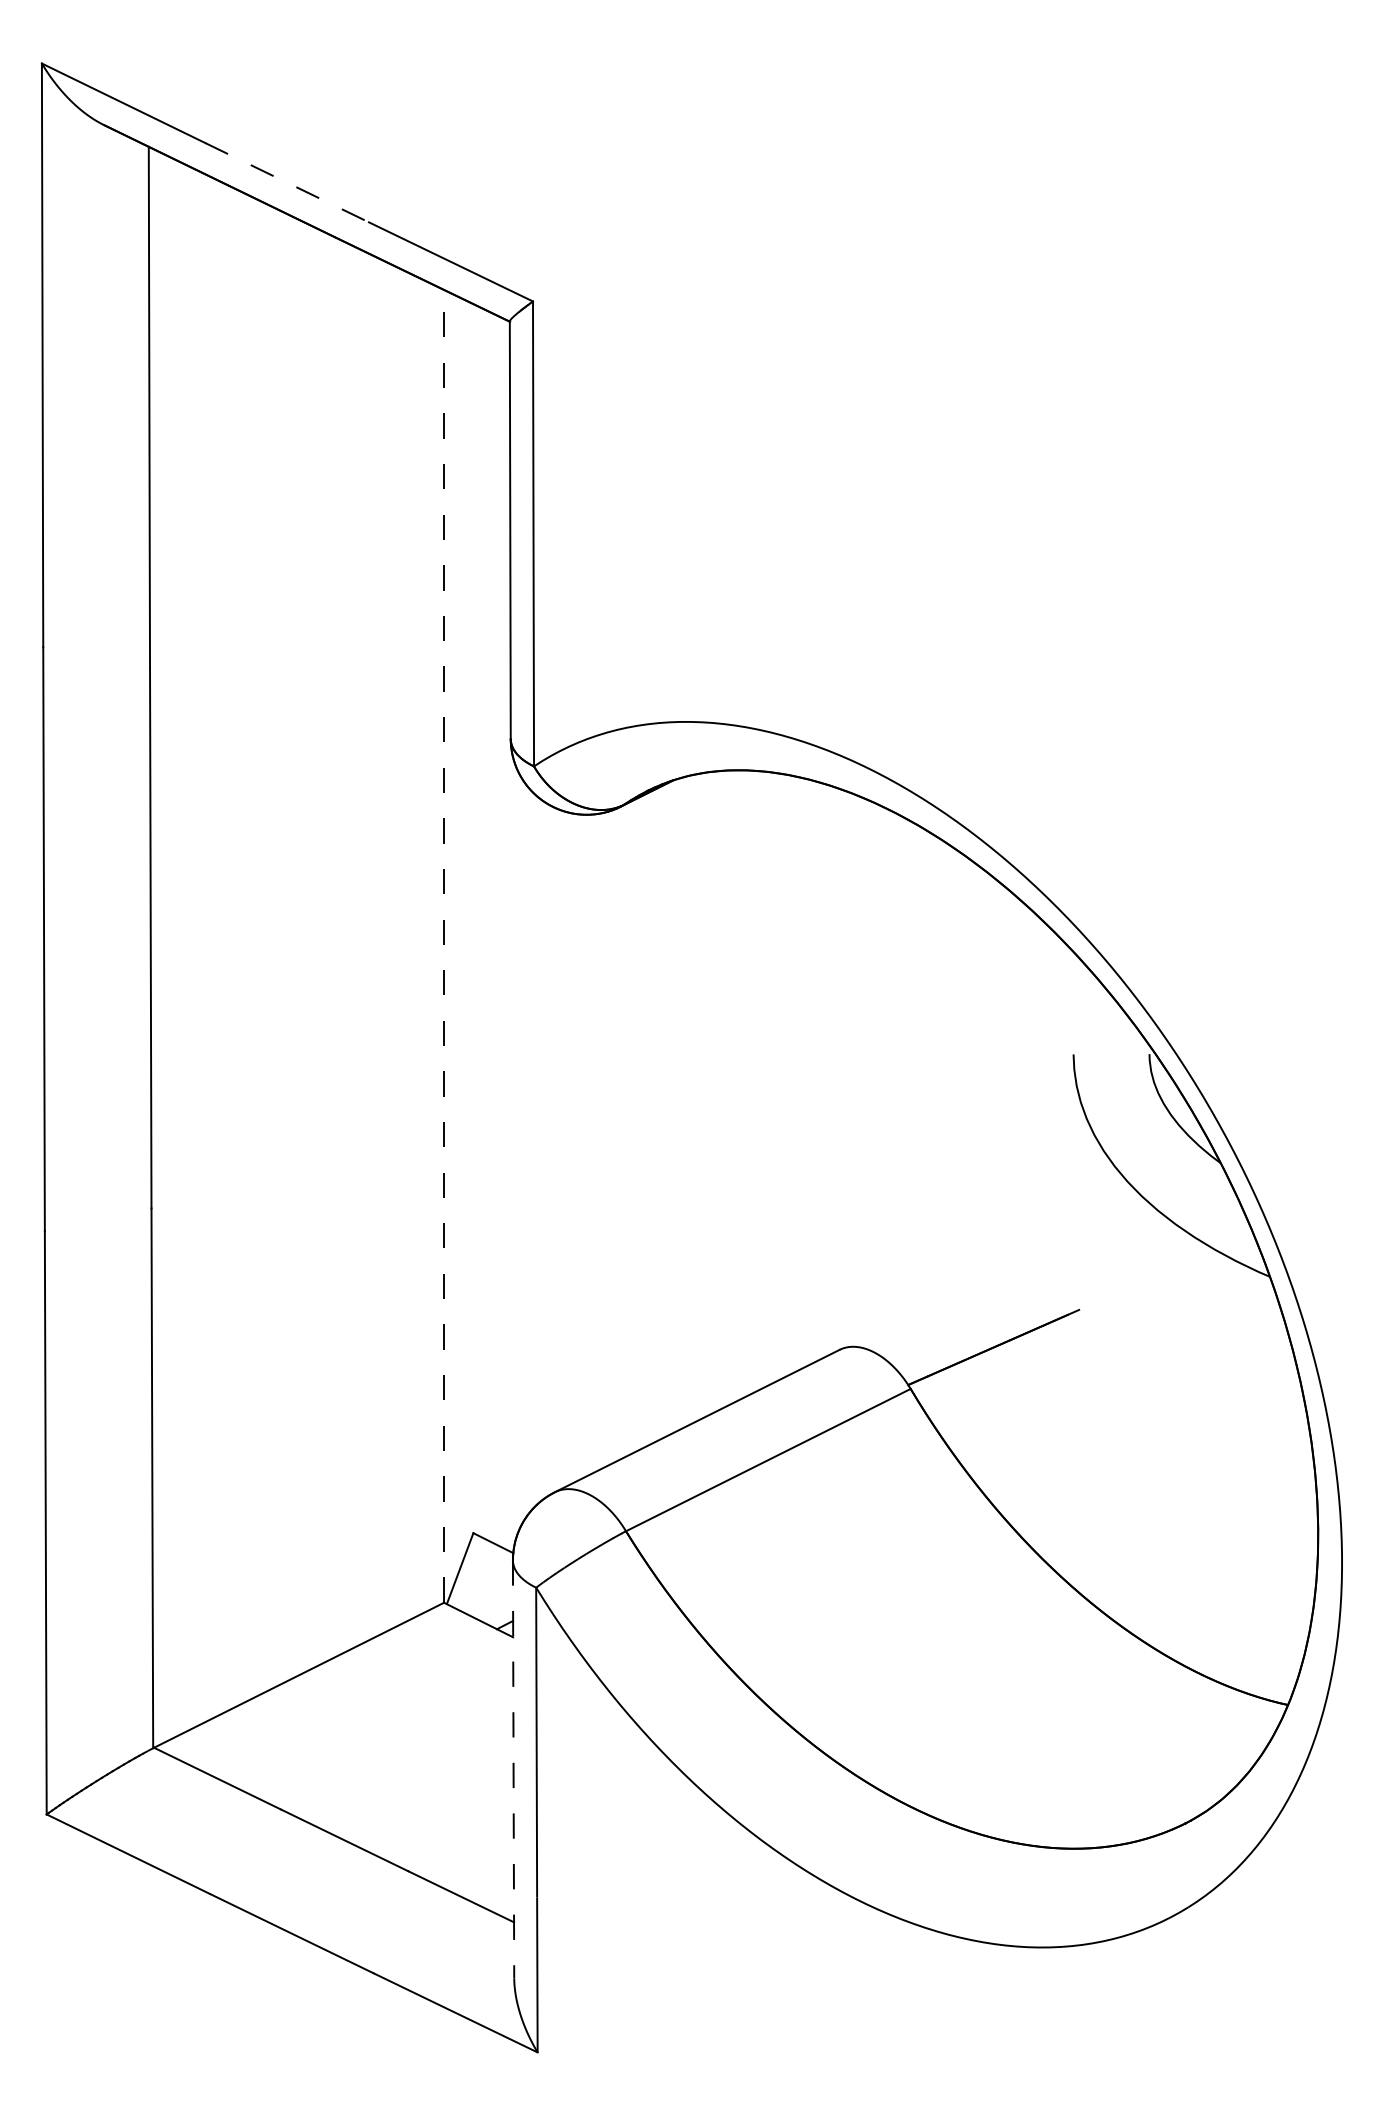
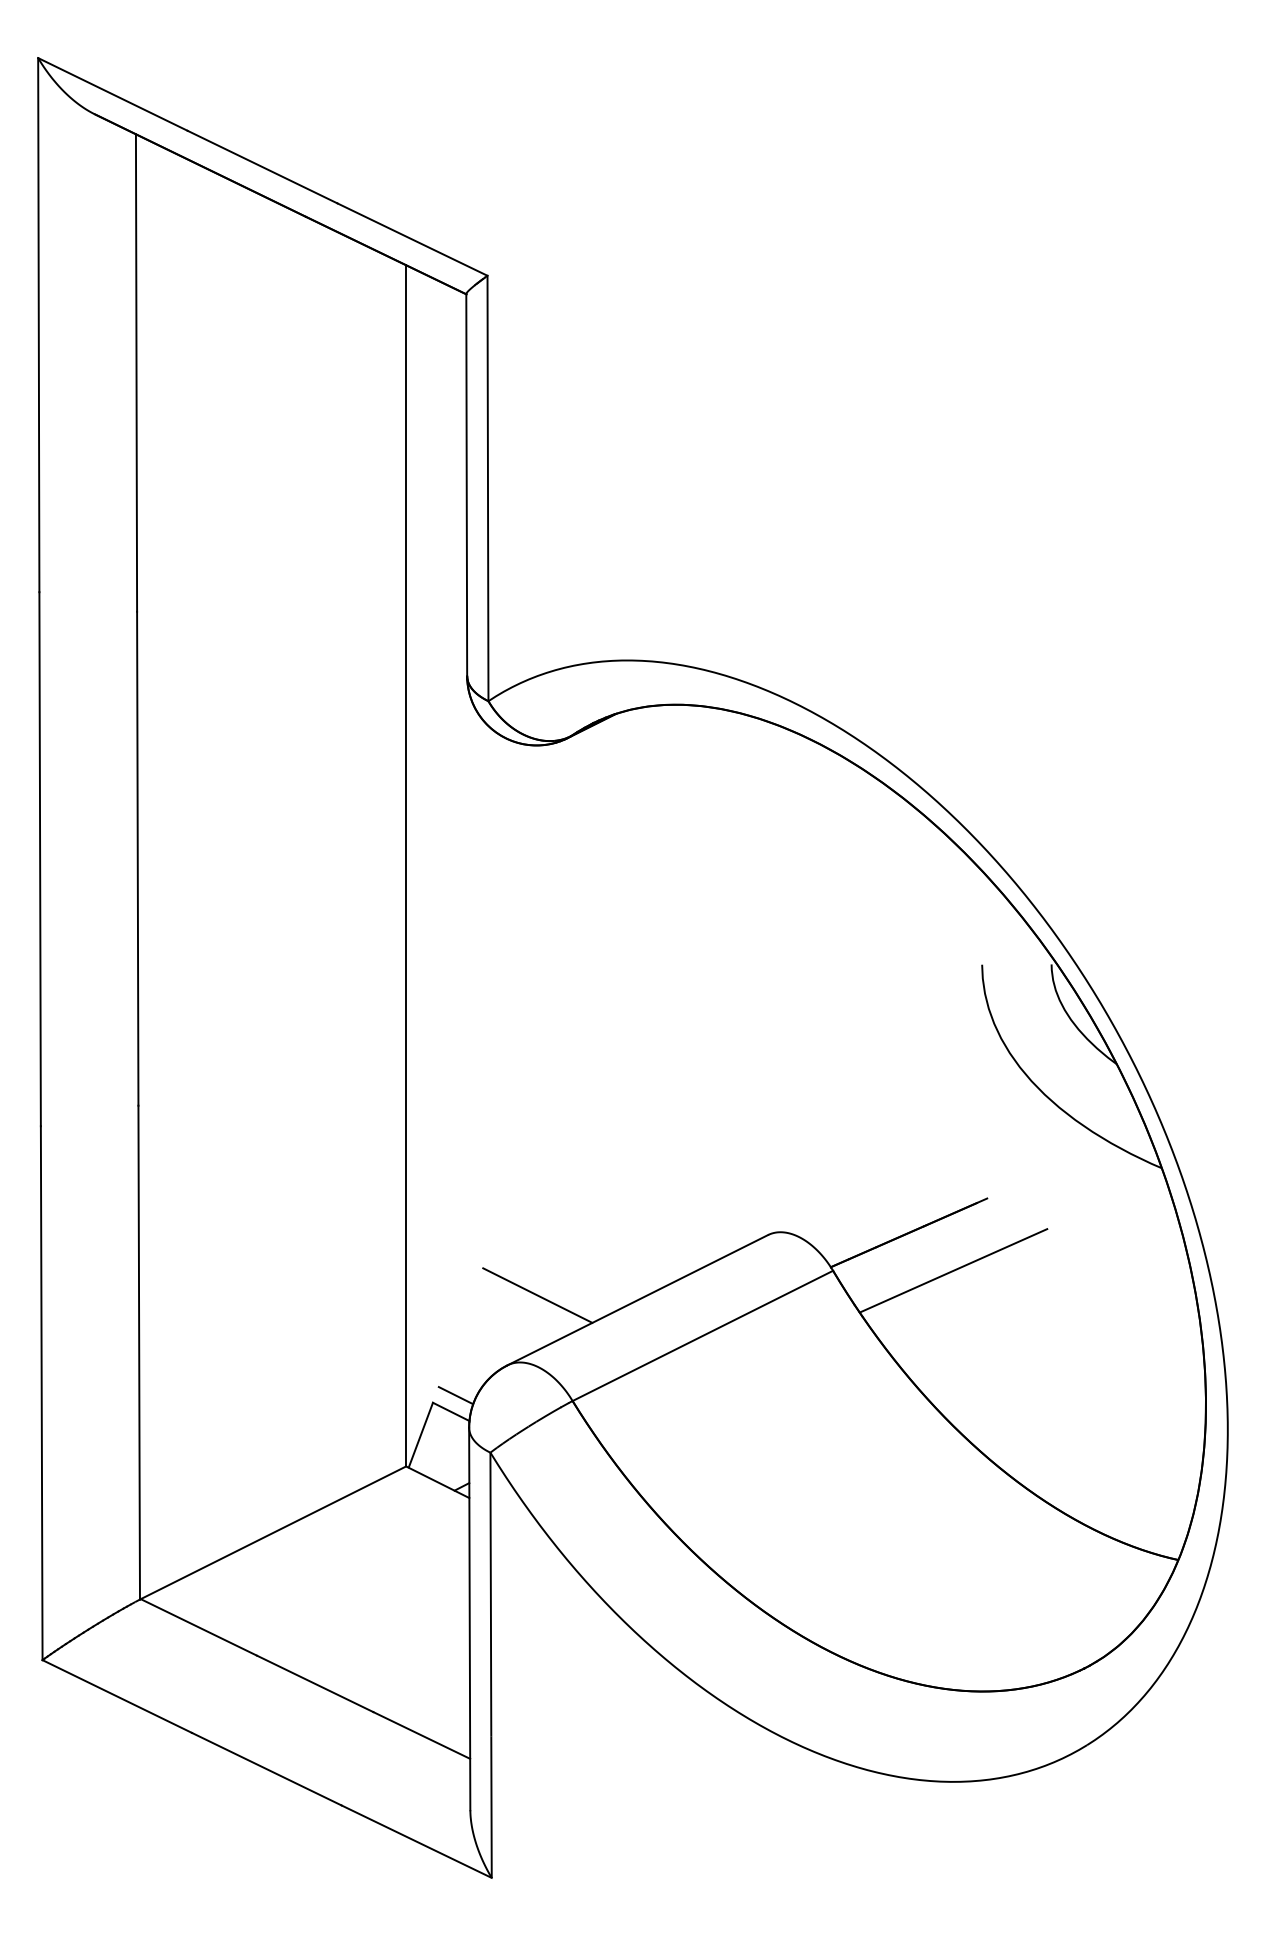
line: (287, 183) -> (262, 167), dashed -> solid
line: (444, 945) -> (406, 865), dashed -> solid
line: (1042, 1388) -> (953, 1270), added
line: (587, 1415) -> (537, 1295), added
line: (498, 1525) -> (455, 1395), added
line: (513, 1770) -> (469, 1619), dashed -> solid

